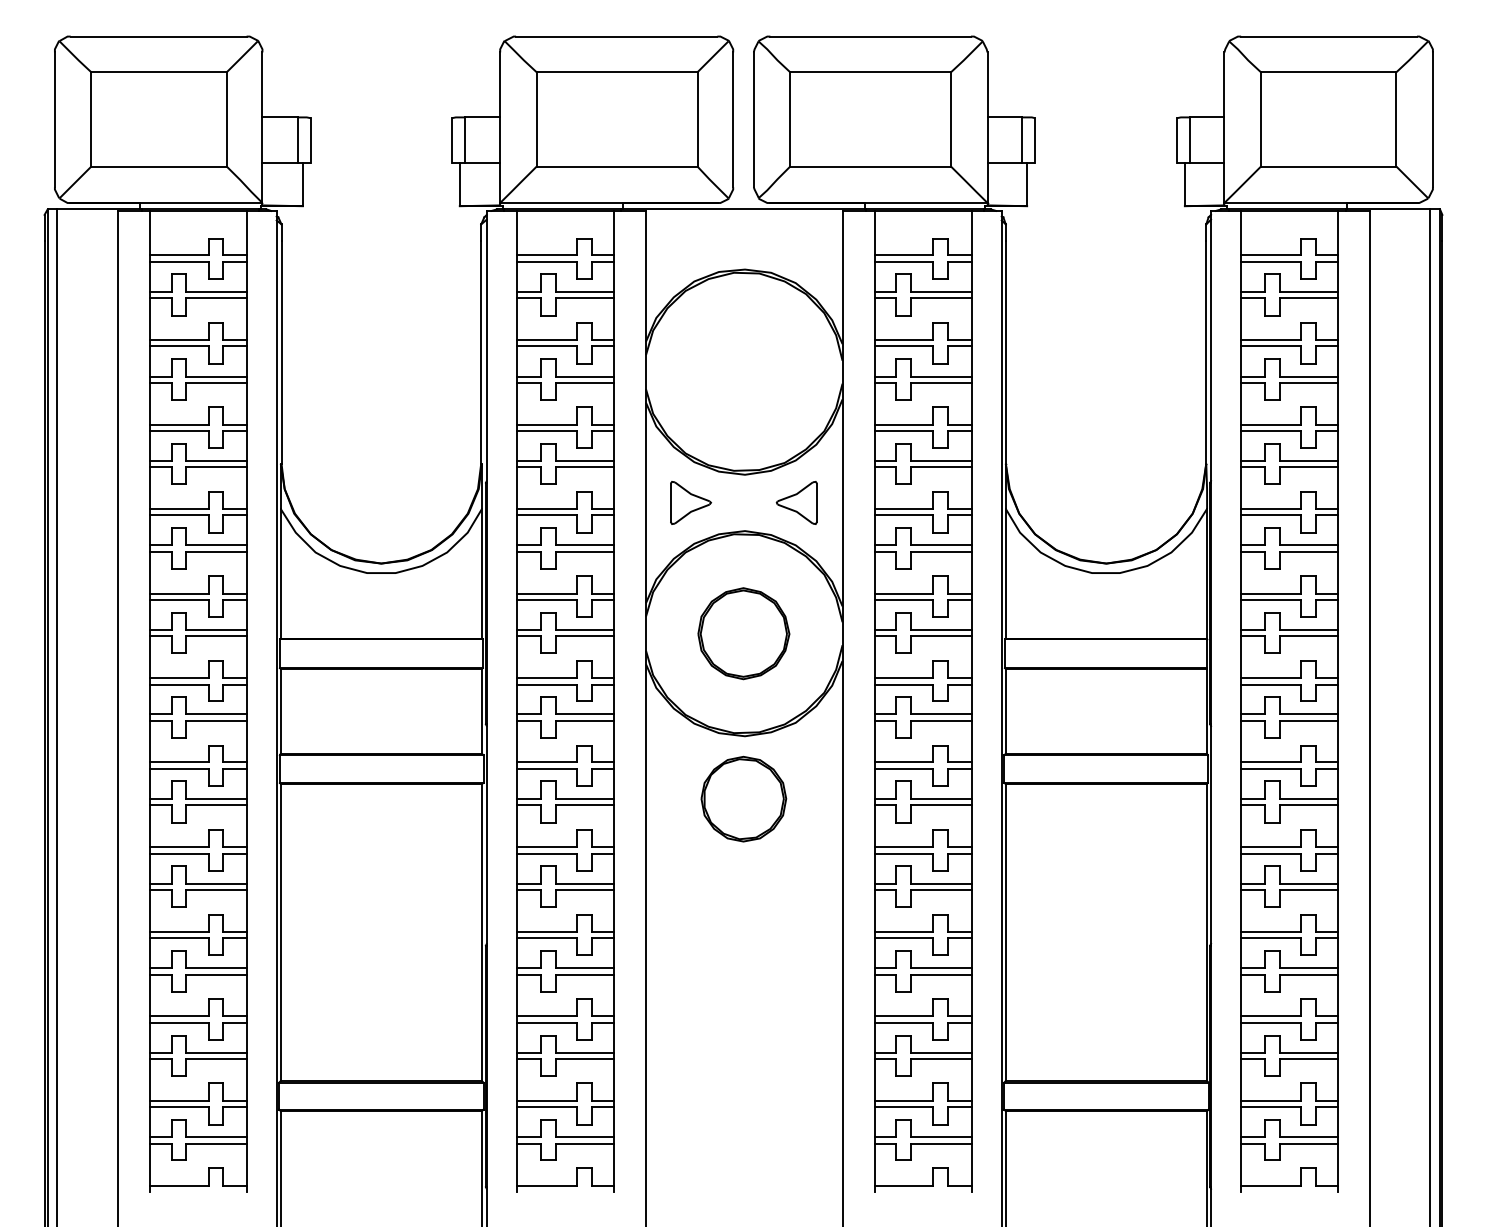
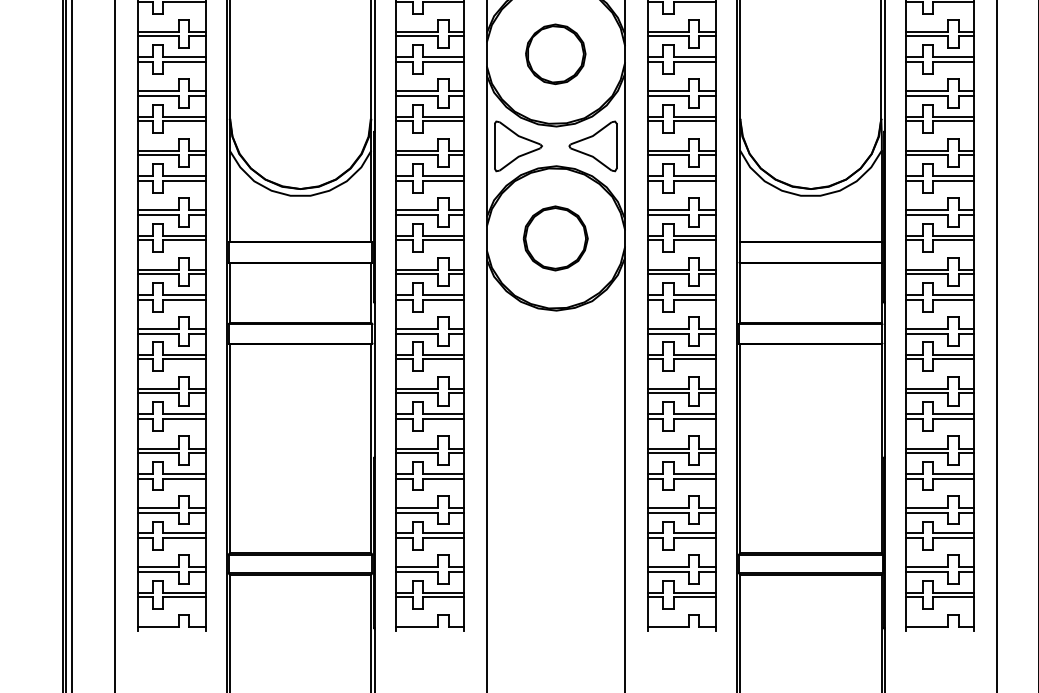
part: (690, 502) -> (518, 146), size x1.67
part: (796, 502) -> (592, 146), size x1.67
part: (743, 798) -> (555, 53), moved

